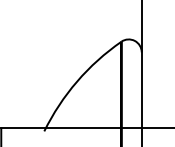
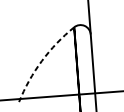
arc: (77, 81) -> (42, 61), solid -> dashed

